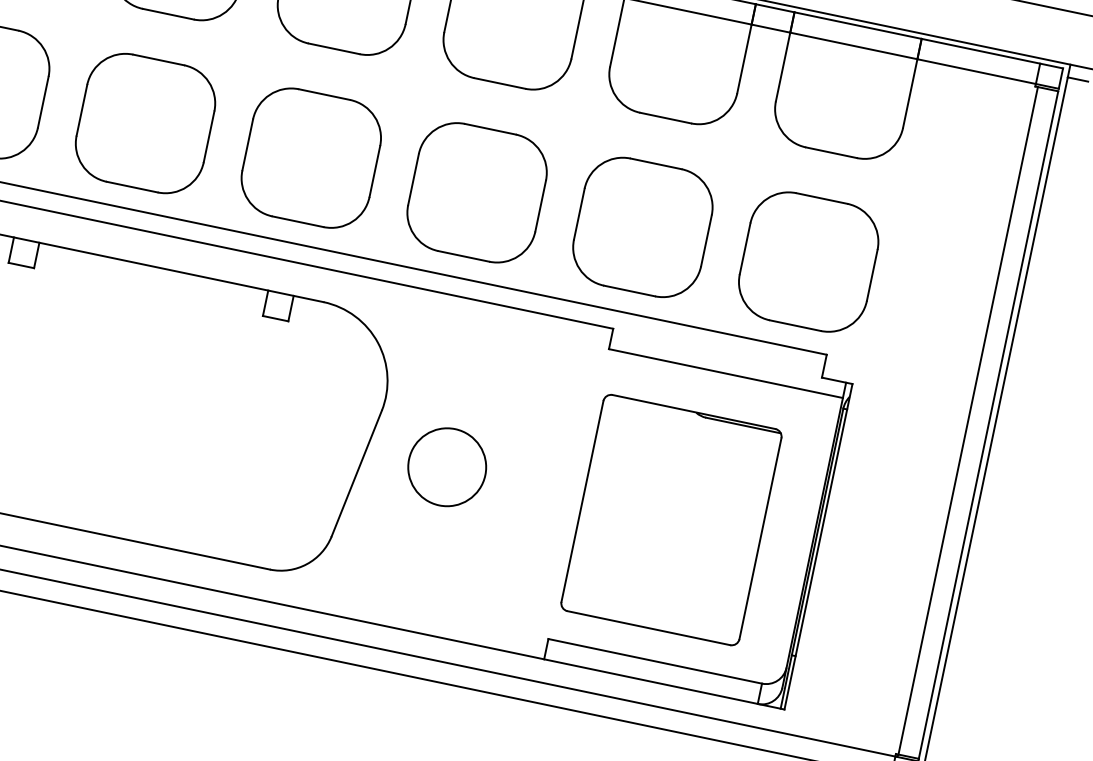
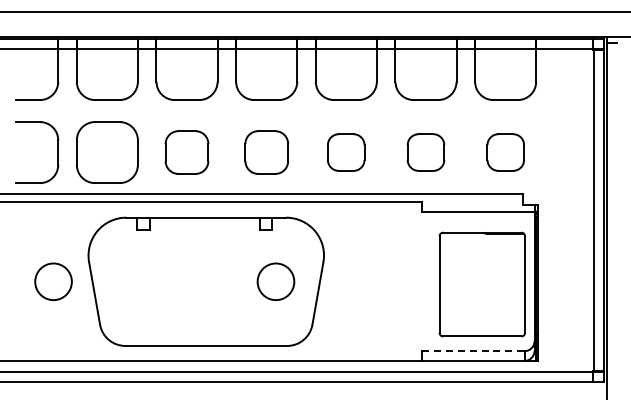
part: (144, 123) -> (186, 152), size x0.7
part: (310, 157) -> (266, 152), size x0.7
part: (475, 192) -> (345, 152), size x0.6
part: (641, 227) -> (425, 152), size x0.6
part: (808, 261) -> (505, 152), size x0.6
circle: (446, 466) -> (275, 281), moved
part: (669, 519) -> (481, 284), moved
line: (655, 662) -> (473, 351), solid -> dashed

